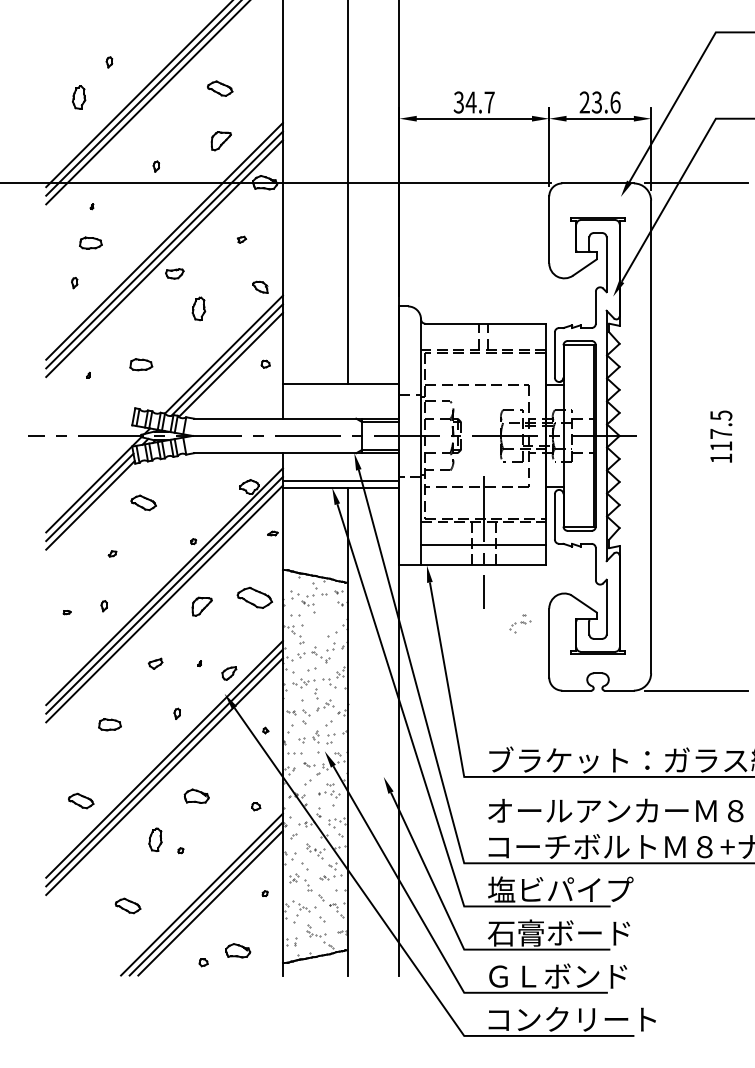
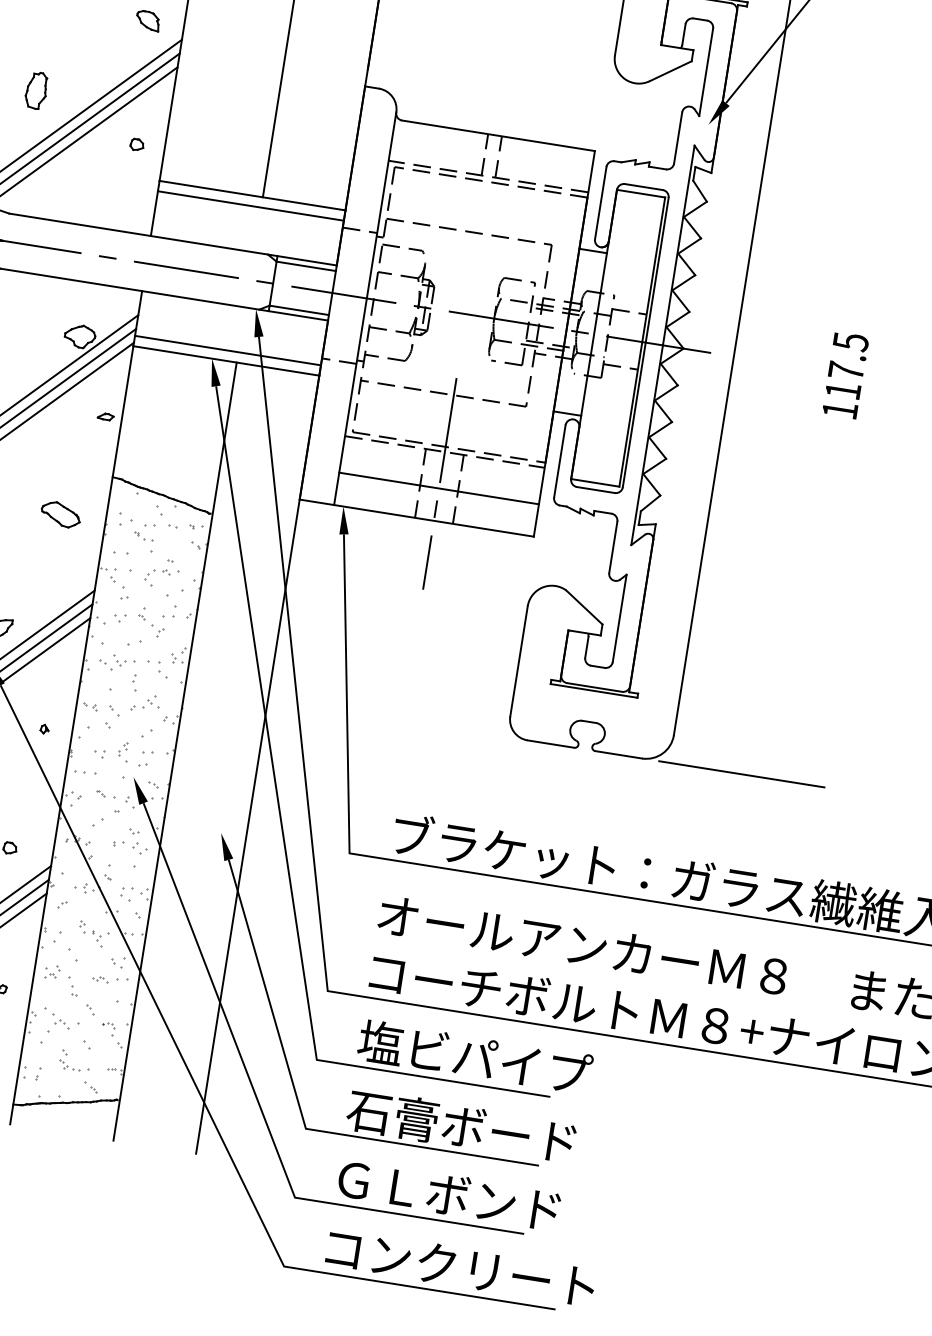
part: (198, 308) -> (35, 89), moved
line: (340, 390) -> (249, 205), added
part: (254, 597) -> (60, 514), size x0.71
part: (520, 623) -> (162, 572), moved

